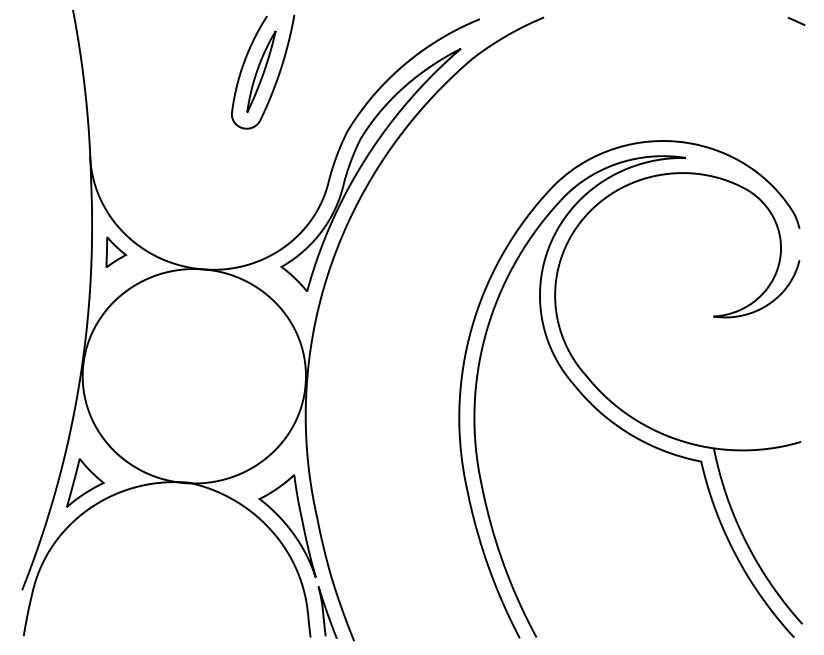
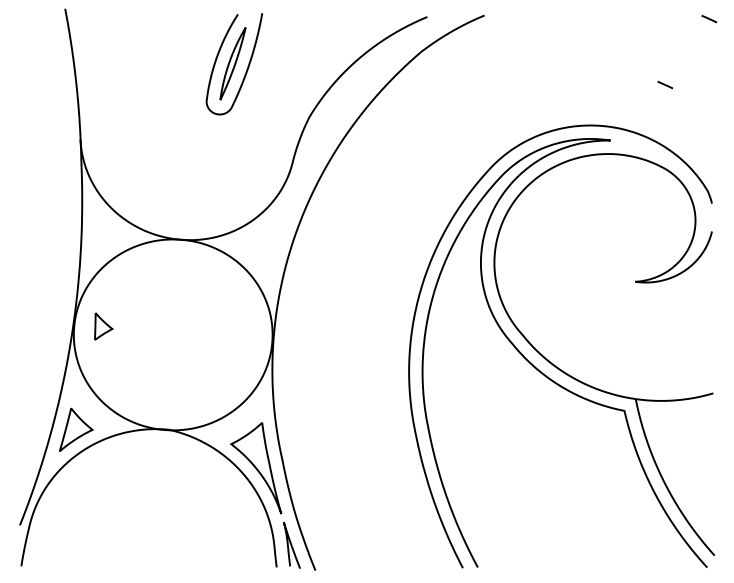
line: (747, 96) -> (665, 85), added
part: (363, 165) -> (323, 147), removed
part: (116, 252) -> (103, 326), moved

